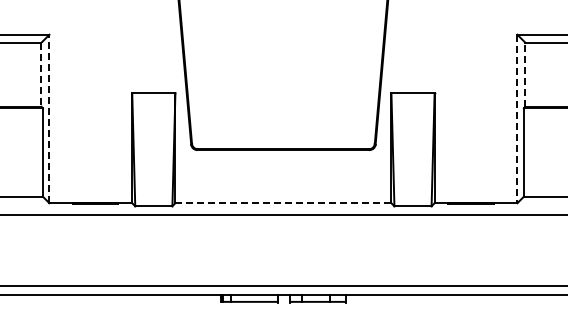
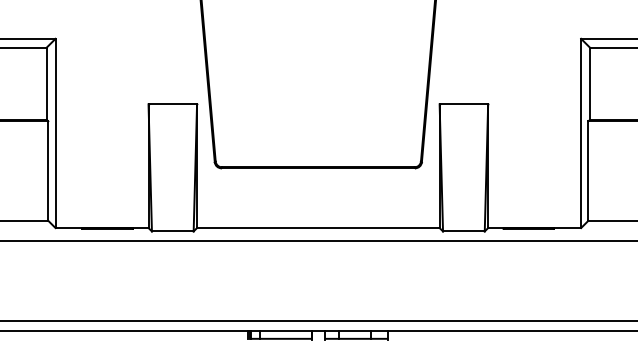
line: (525, 74) -> (590, 83), dashed -> solid
line: (41, 75) -> (46, 84), dashed -> solid
line: (49, 118) -> (55, 132), dashed -> solid
line: (517, 119) -> (581, 134), dashed -> solid
line: (283, 203) -> (318, 228), dashed -> solid

